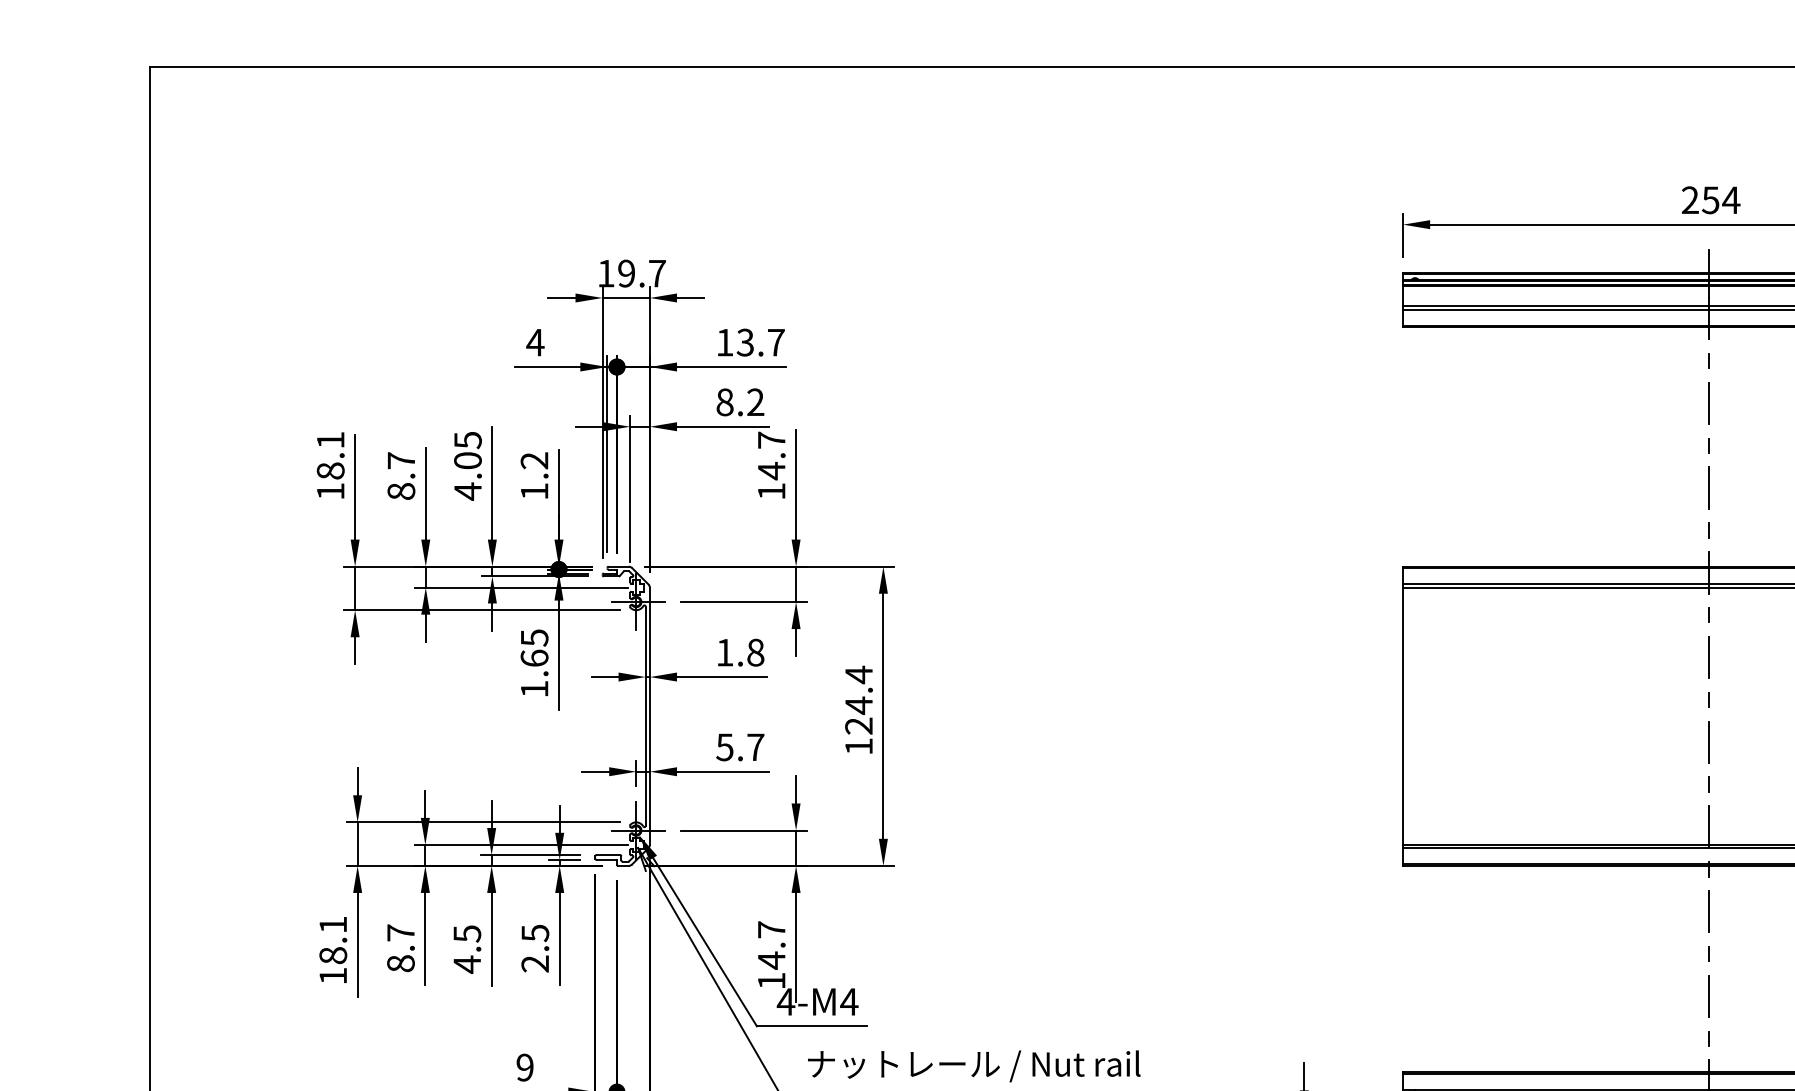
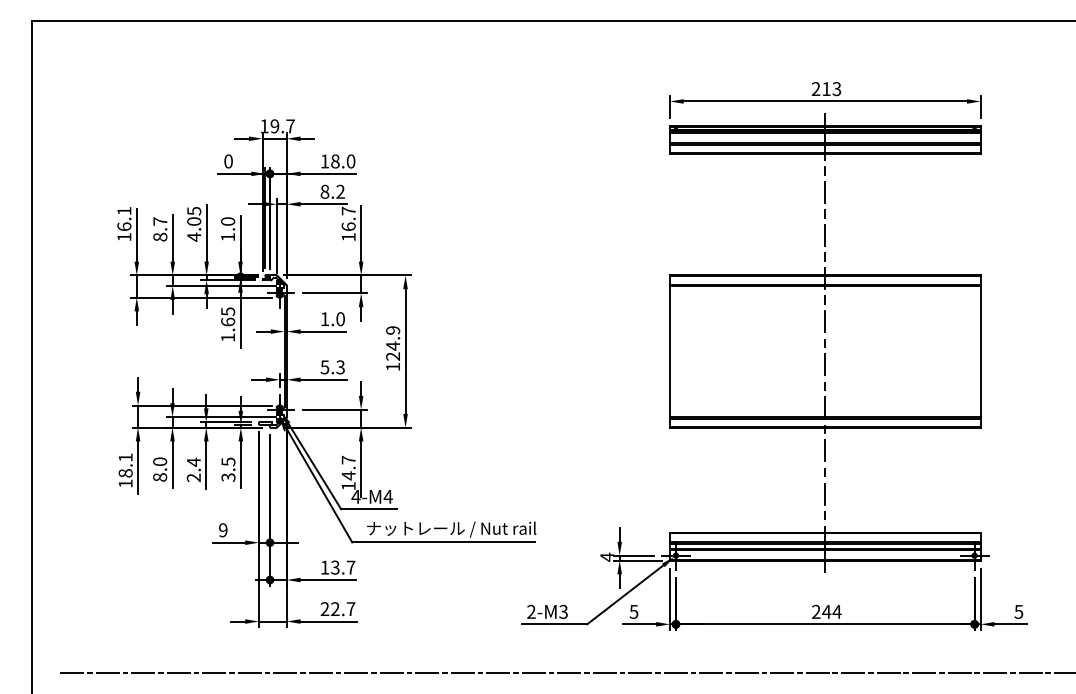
text: (1720, 201) -> (831, 89), 254 -> 213
text: (535, 342) -> (228, 161), 4 -> 0
text: (761, 342) -> (343, 161), 13.7 -> 18.0
text: (535, 460) -> (228, 221), 1.2 -> 1.0
text: (330, 470) -> (124, 226), 18.1 -> 16.1
text: (771, 470) -> (348, 226), 14.7 -> 16.7
text: (755, 651) -> (340, 318), 1.8 -> 1.0
text: (859, 674) -> (393, 330), 124.4 -> 124.9
text: (755, 747) -> (340, 367), 5.7 -> 5.3
text: (401, 932) -> (160, 461), 8.7 -> 8.0
text: (466, 948) -> (193, 469), 4.5 -> 2.4
text: (535, 963) -> (228, 477), 2.5 -> 3.5

